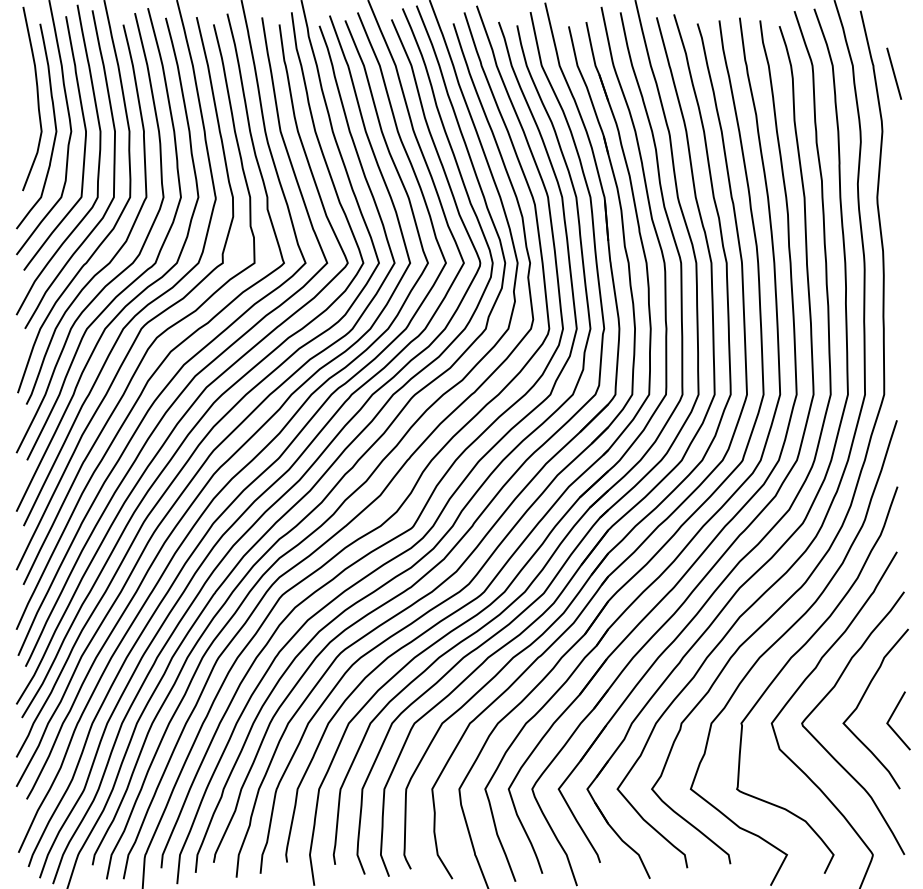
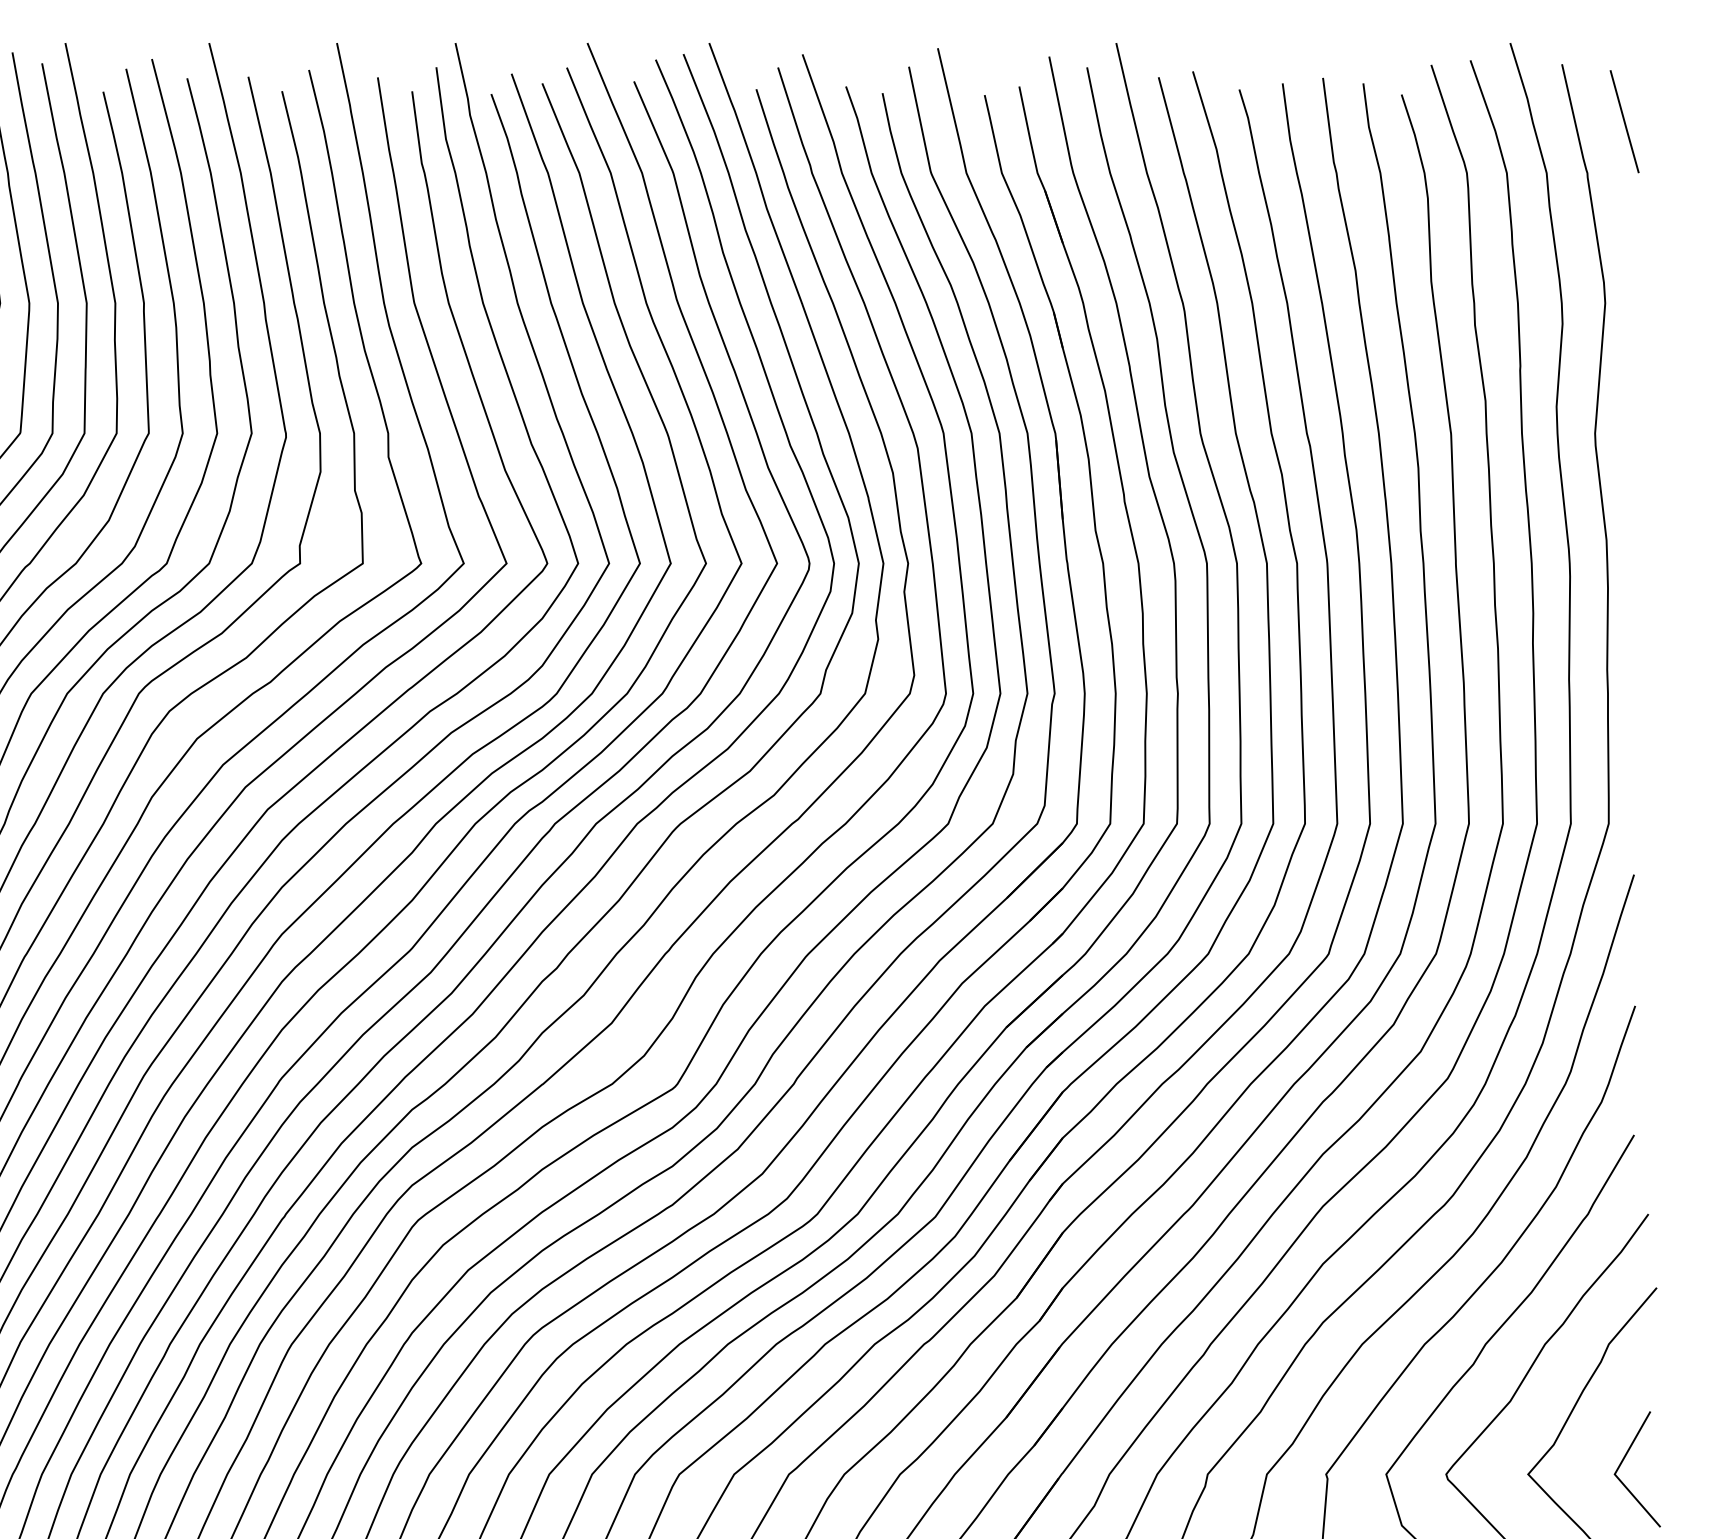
line: (894, 73) -> (1625, 121), moved

